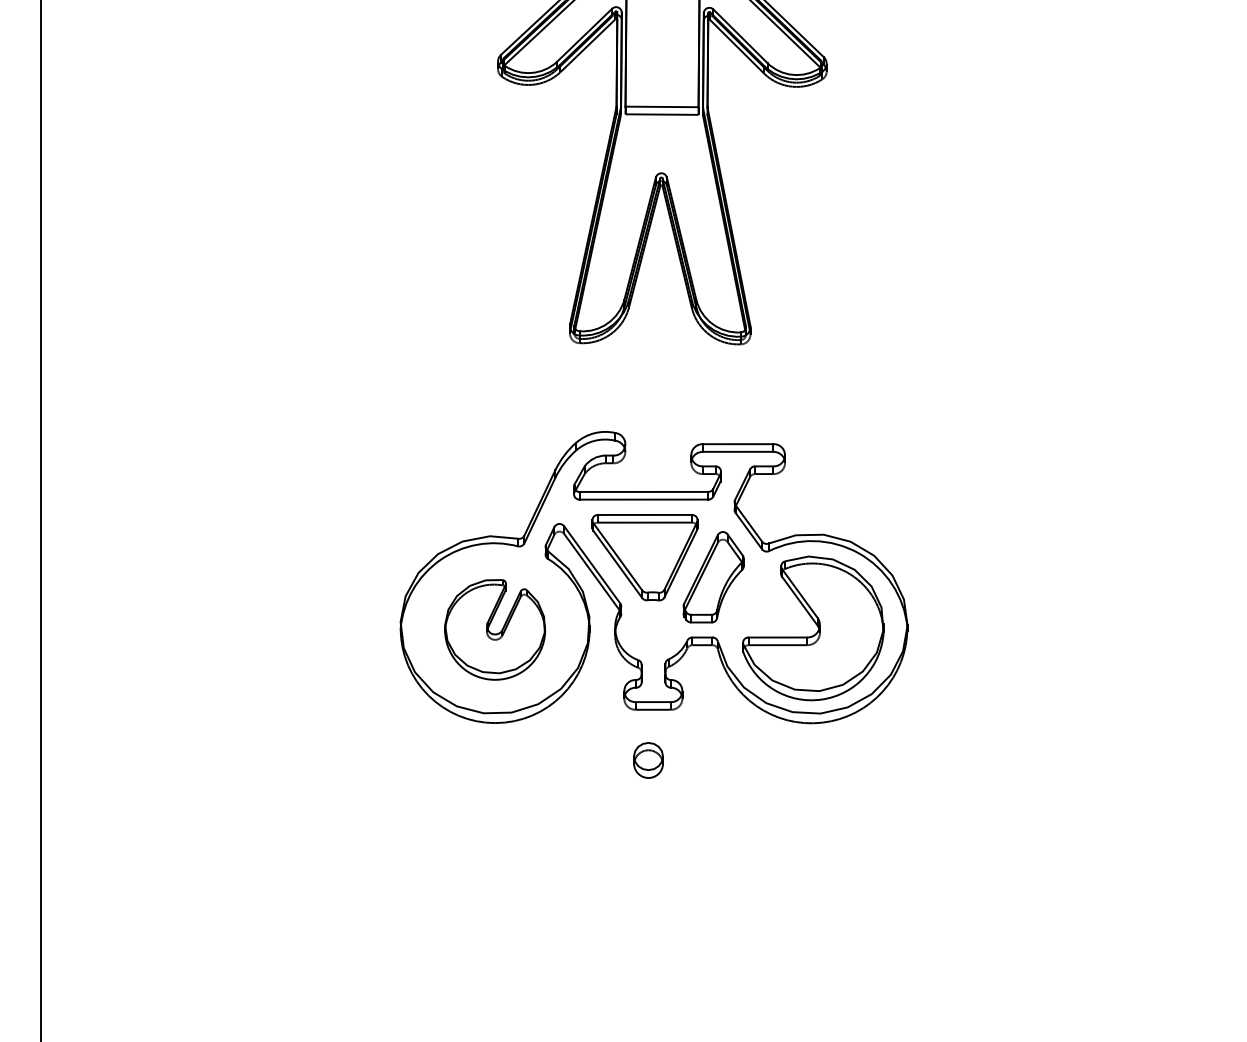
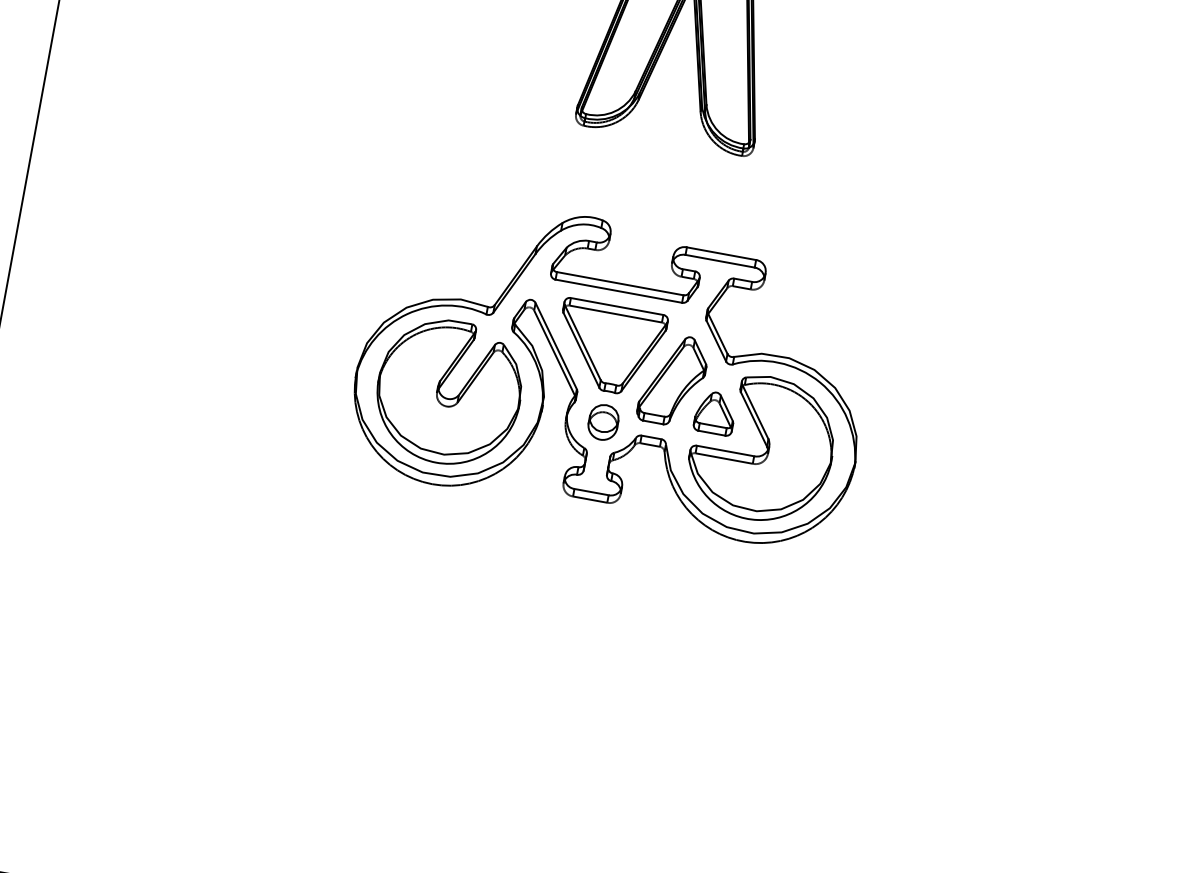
part: (760, 601) -> (715, 412), added
part: (494, 629) -> (448, 391), size x1.43
part: (648, 760) -> (603, 422), moved

